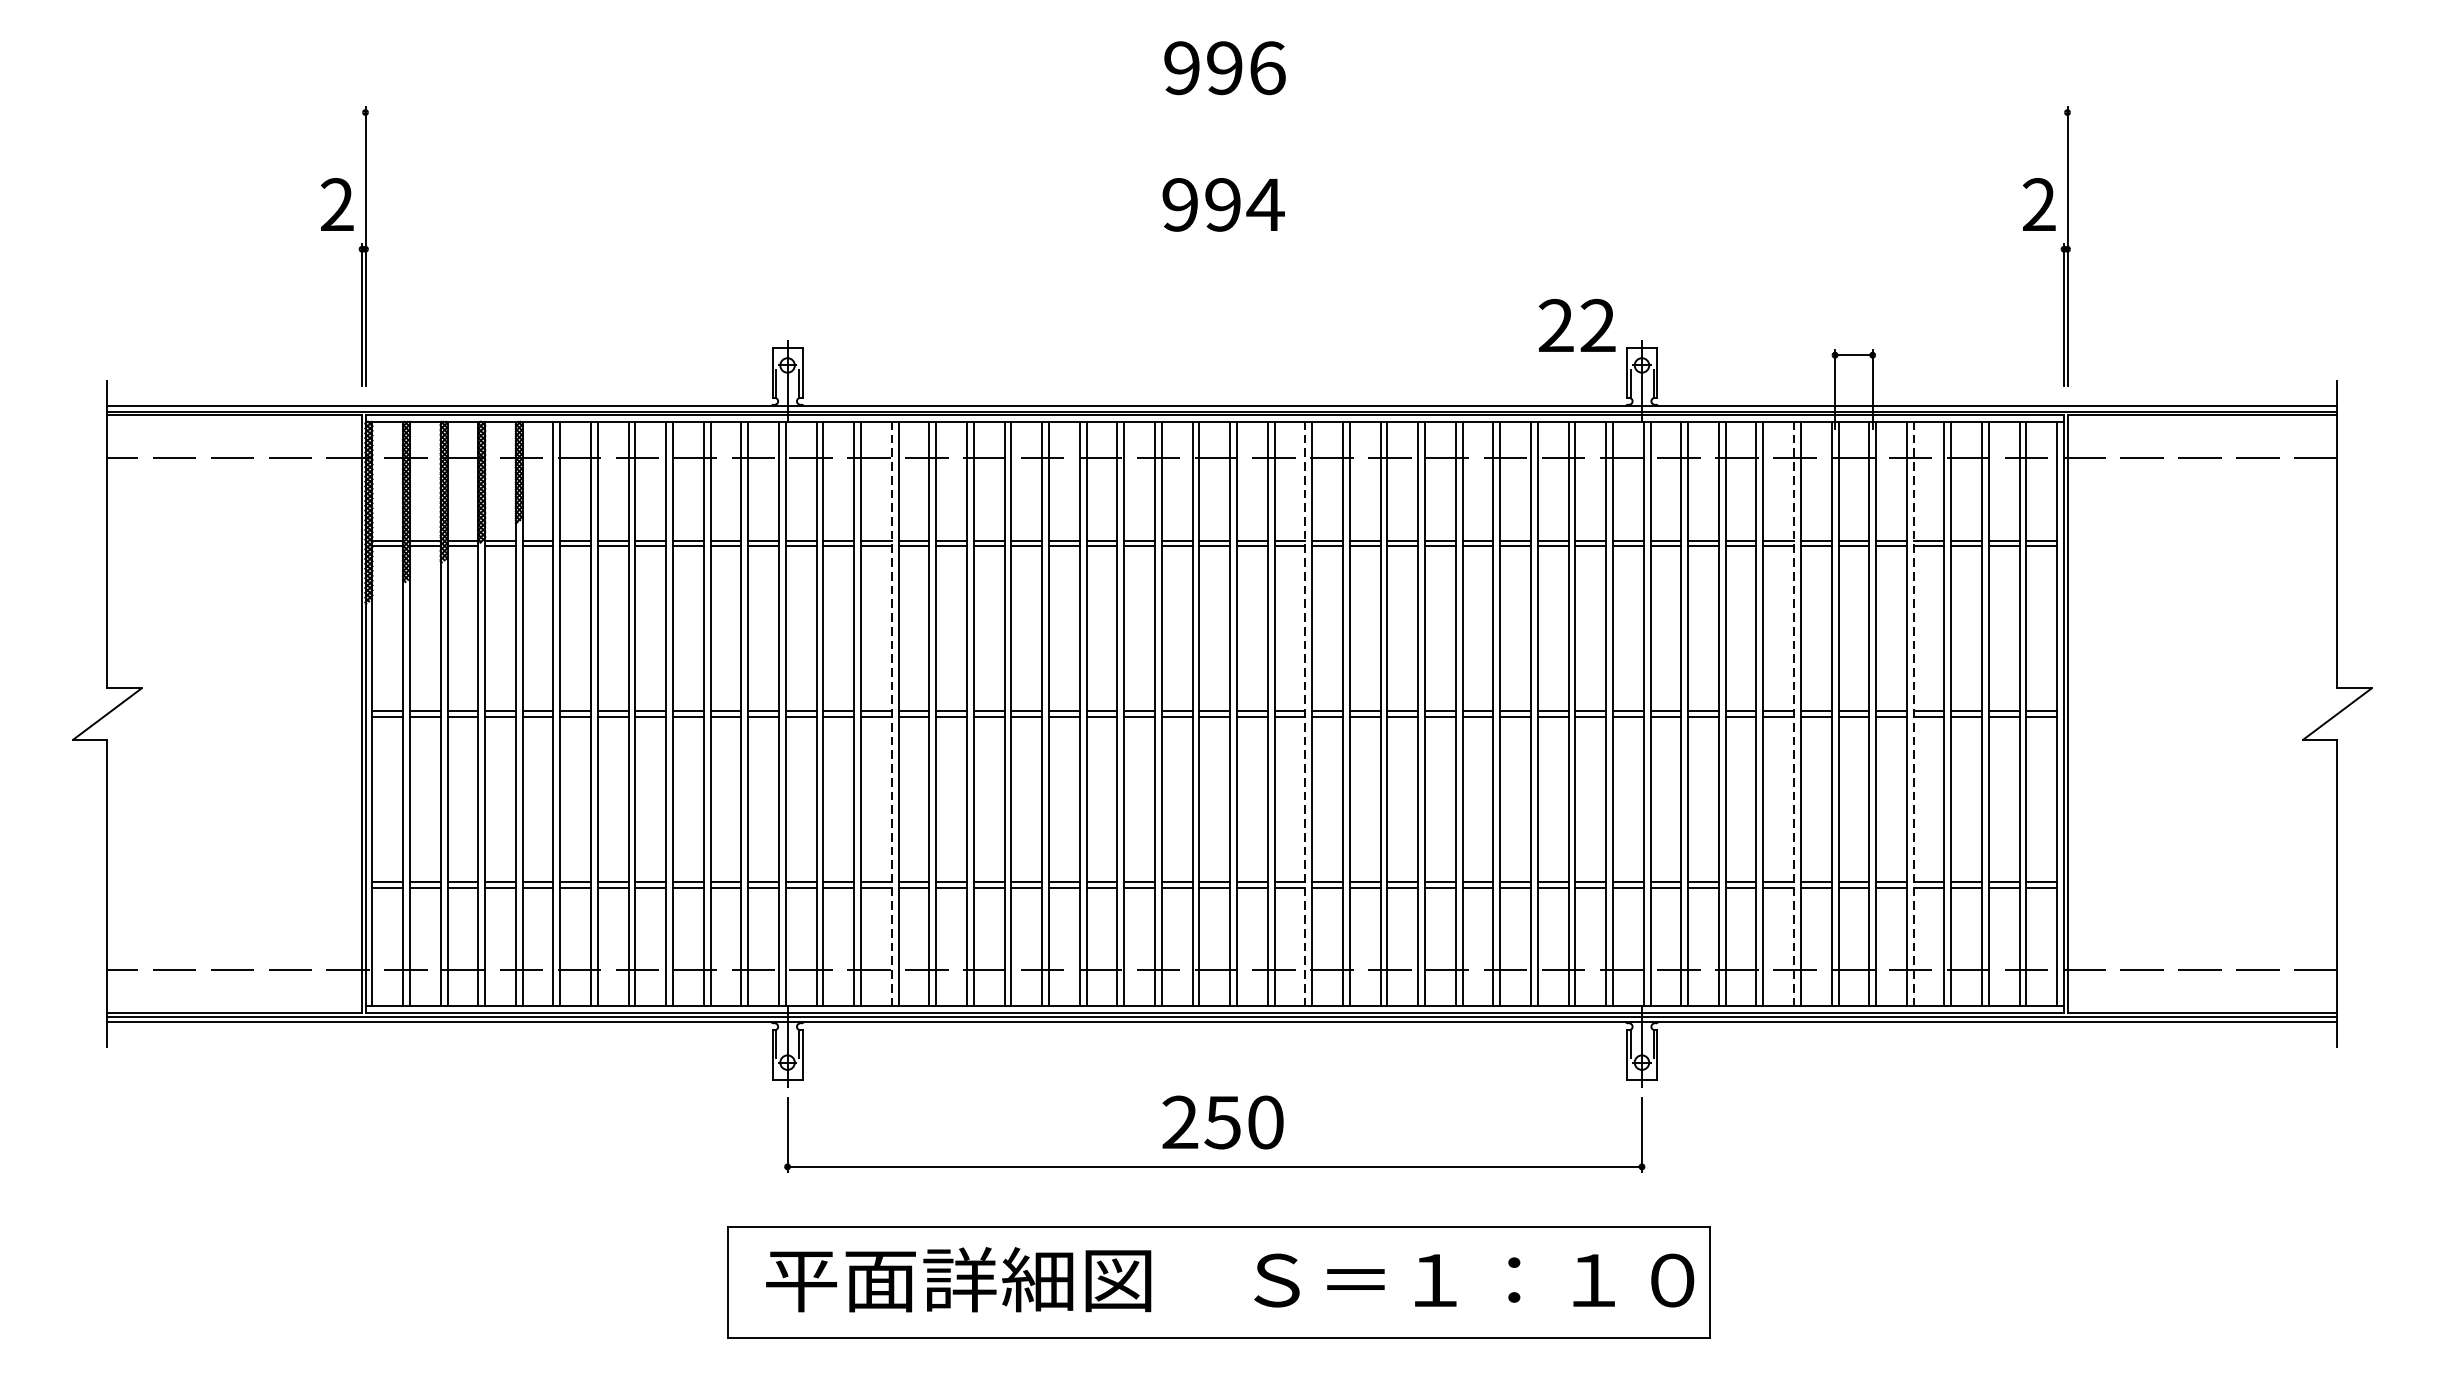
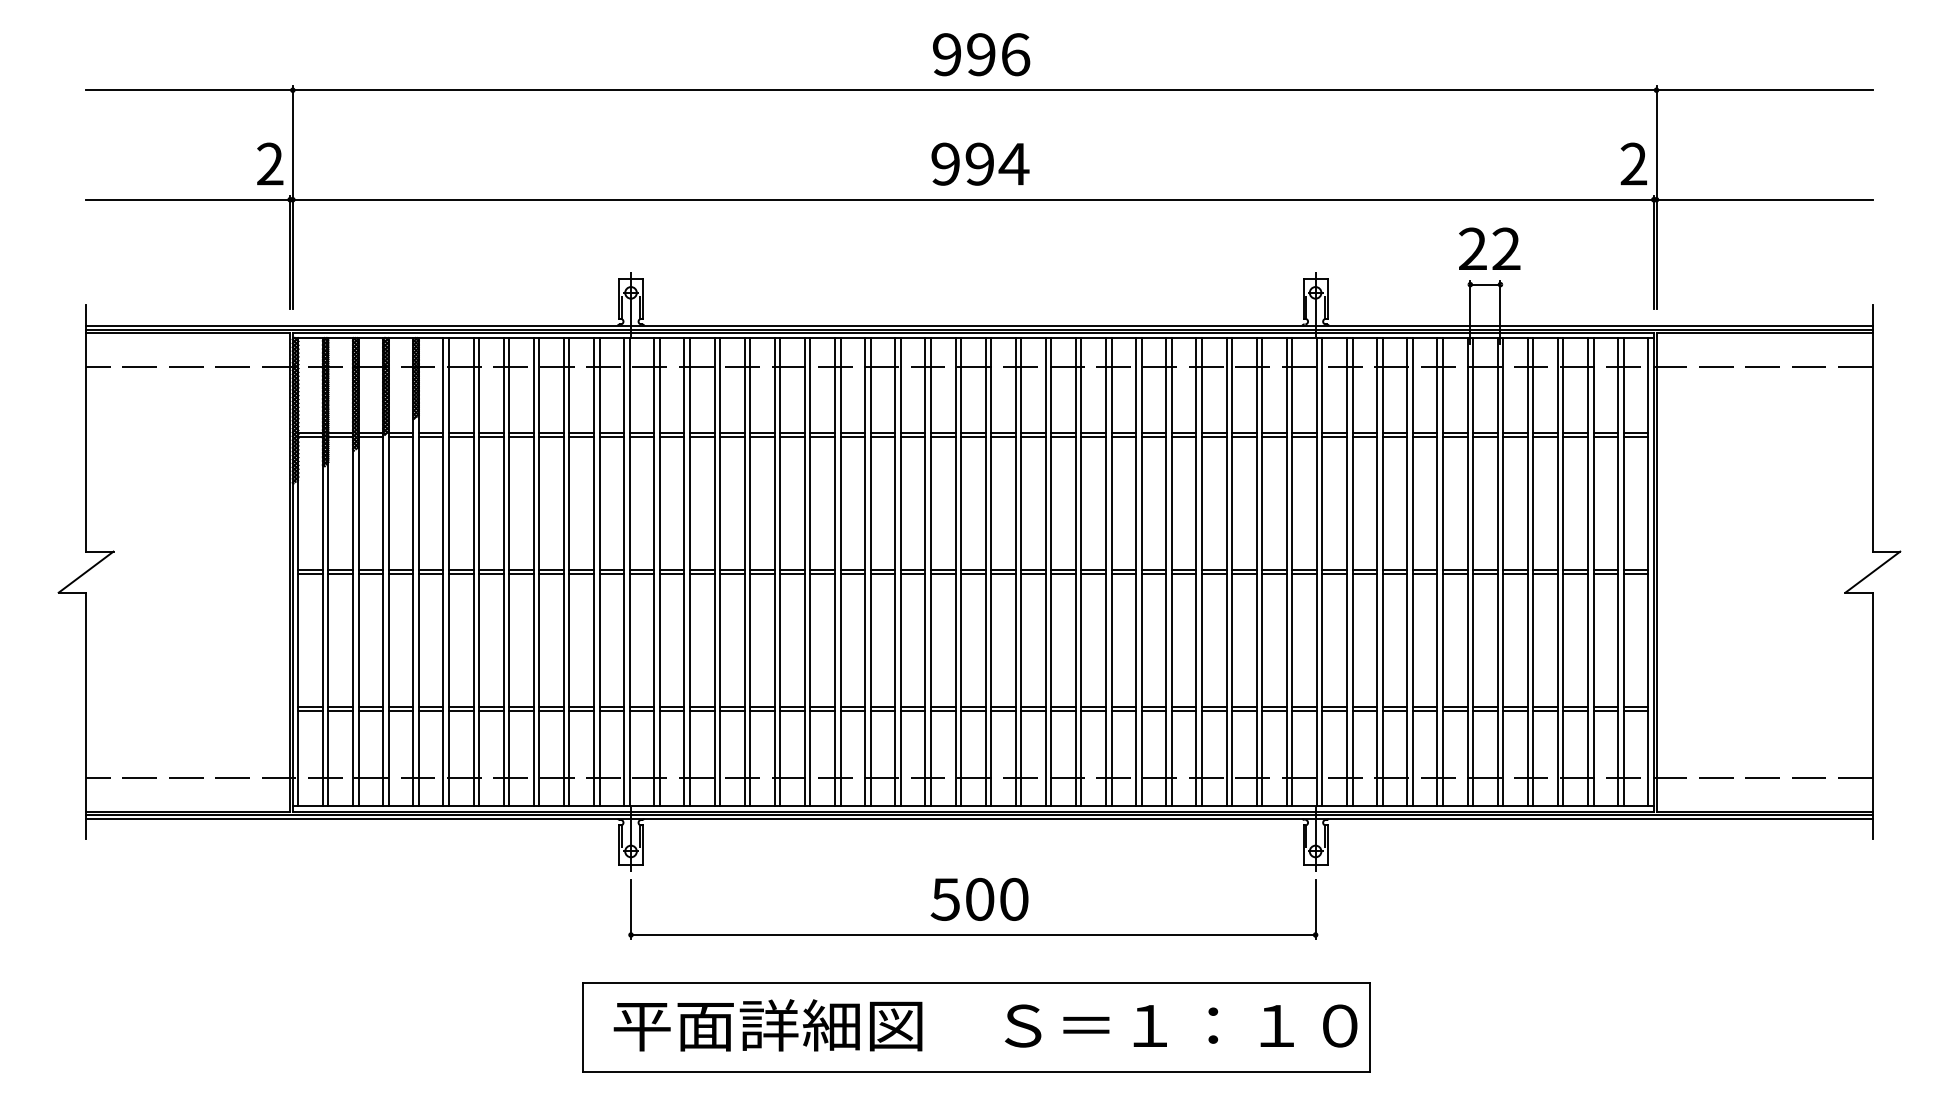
line: (1222, 112) -> (979, 90), added
line: (1222, 248) -> (979, 199), added
text: (1576, 325) -> (1489, 248), moved
line: (891, 713) -> (714, 571), dashed -> solid
line: (1304, 713) -> (1045, 571), dashed -> solid
line: (1794, 713) -> (1437, 571), dashed -> solid
line: (1913, 713) -> (1533, 571), dashed -> solid
text: (1201, 1121) -> (962, 898), 250 -> 500

